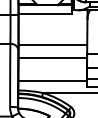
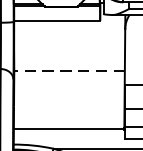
line: (52, 45) -> (68, 71), solid -> dashed
line: (52, 57) -> (68, 91), removed

